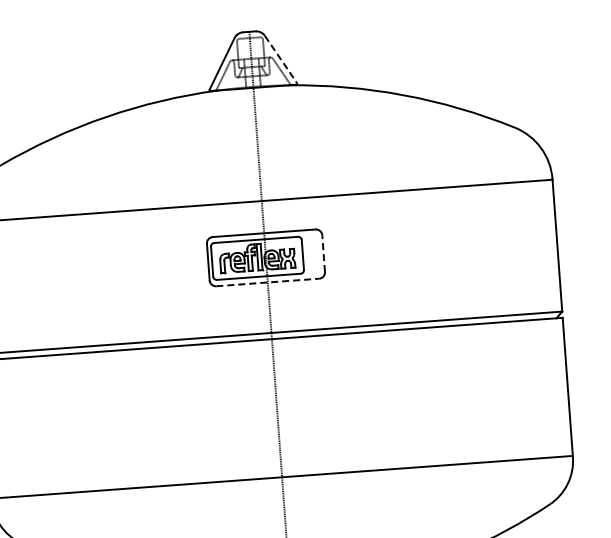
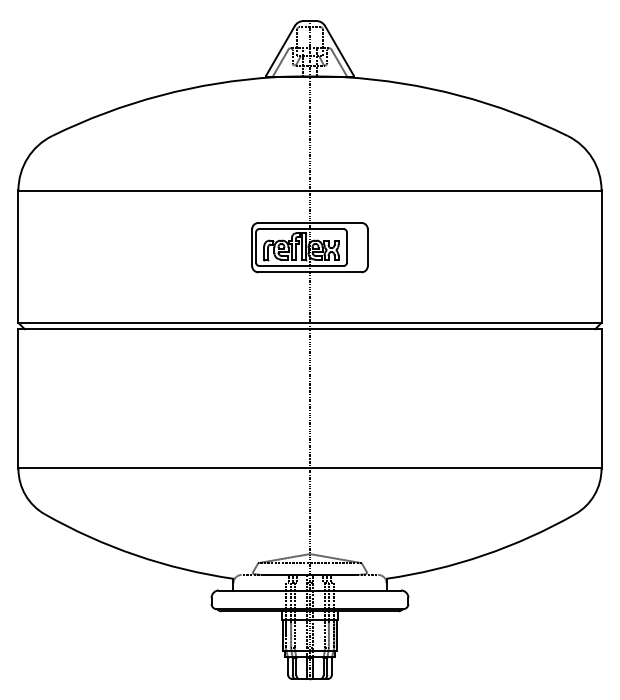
line: (280, 59) -> (339, 50), dashed -> solid
line: (323, 253) -> (367, 247), dashed -> solid
line: (268, 282) -> (310, 272), dashed -> solid

